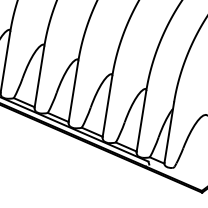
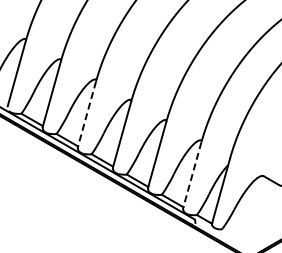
line: (39, 77) -> (87, 114), solid -> dashed
line: (141, 121) -> (192, 175), solid -> dashed

